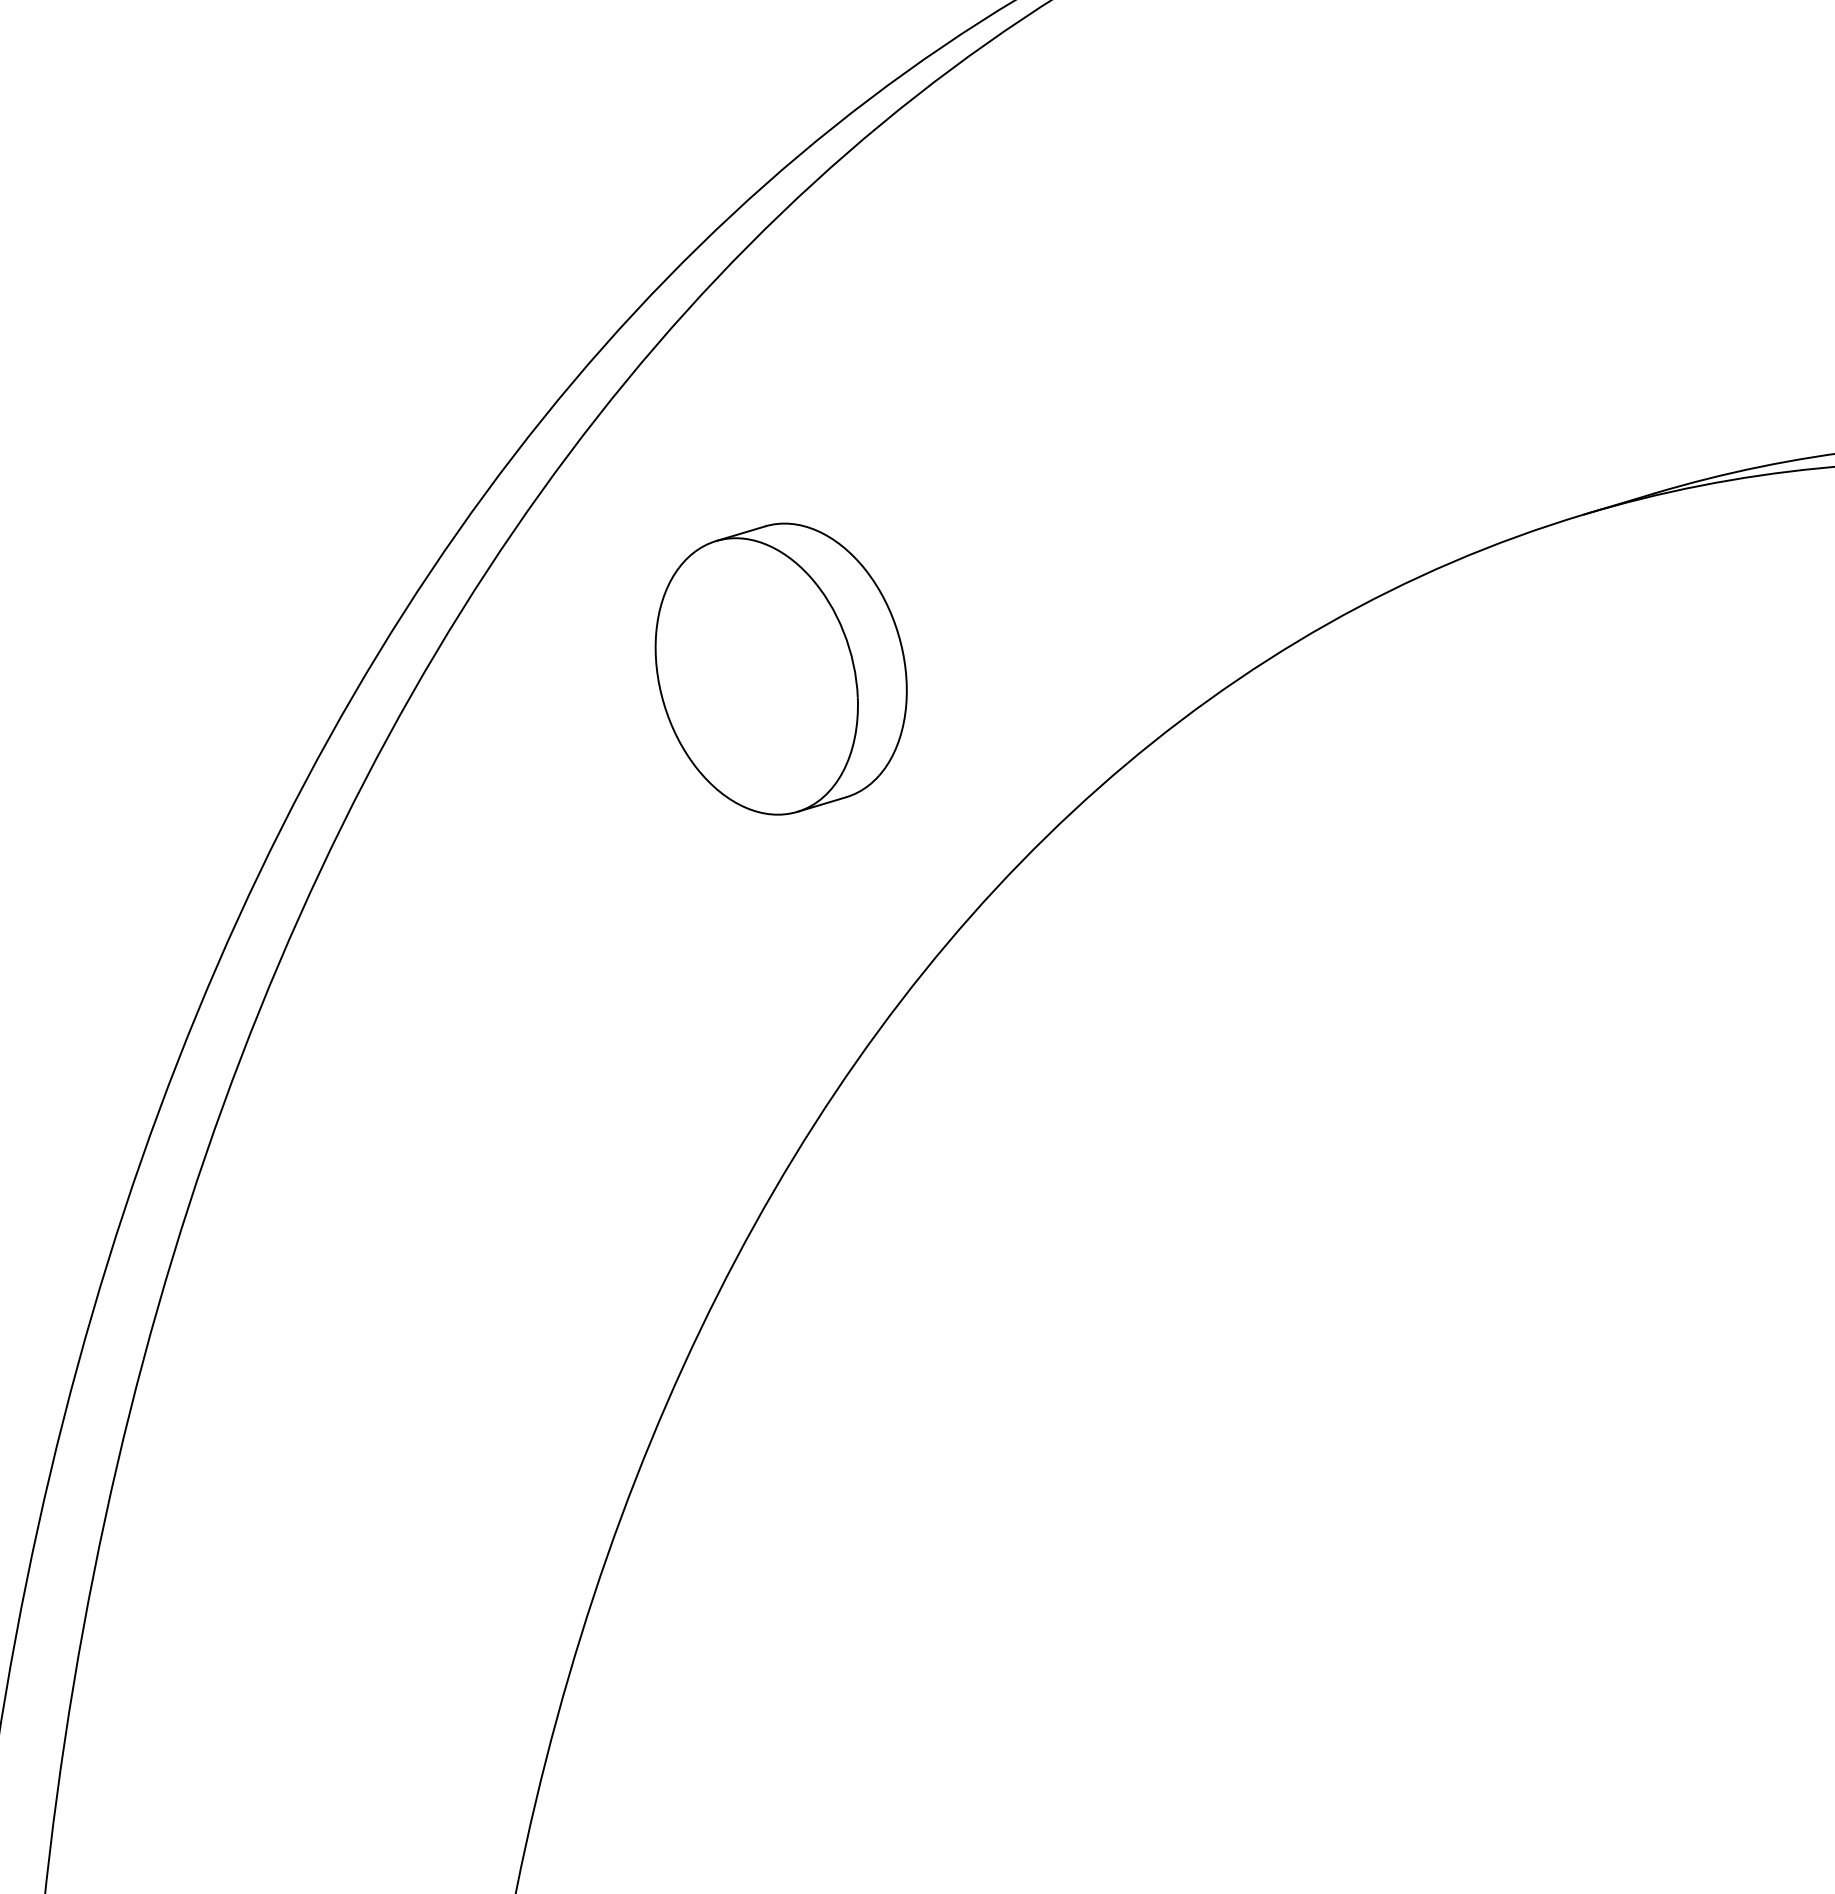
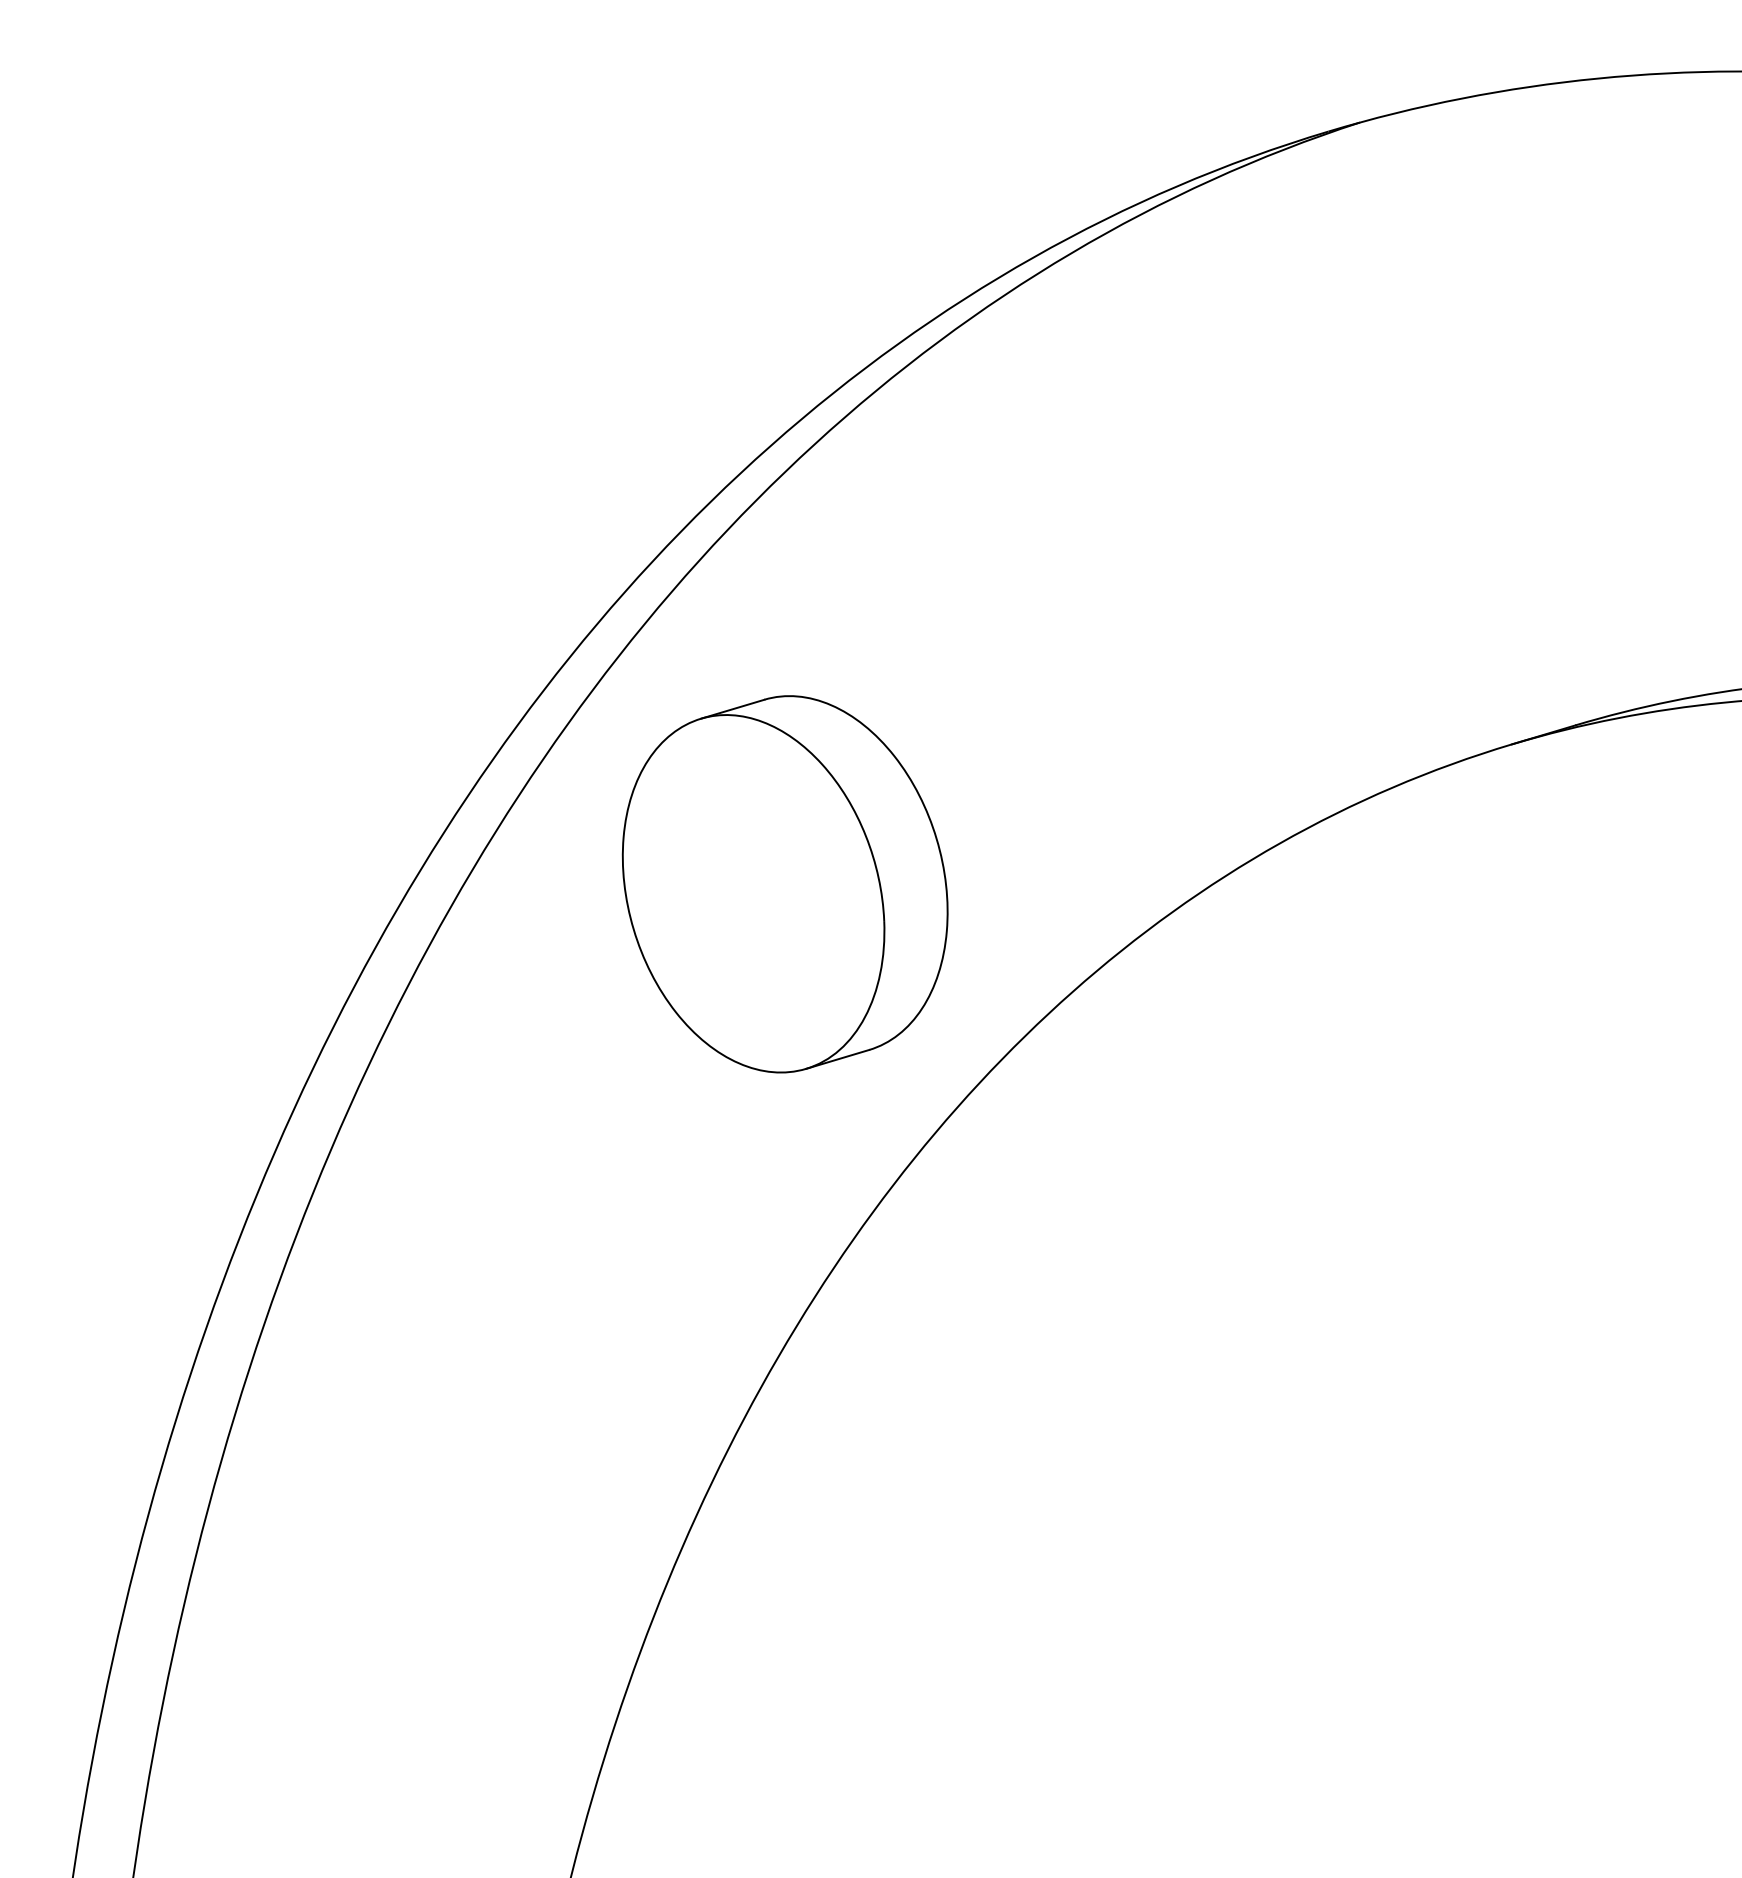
part: (780, 669) -> (784, 884), size x1.43

